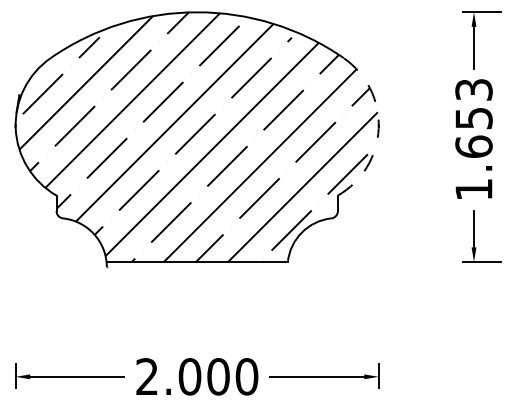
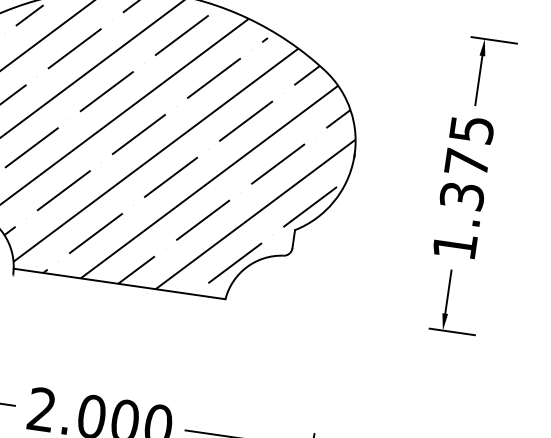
text: (473, 118) -> (466, 162), 1.653 -> 1.375
arc: (378, 128) -> (353, 158), dashed -> solid

